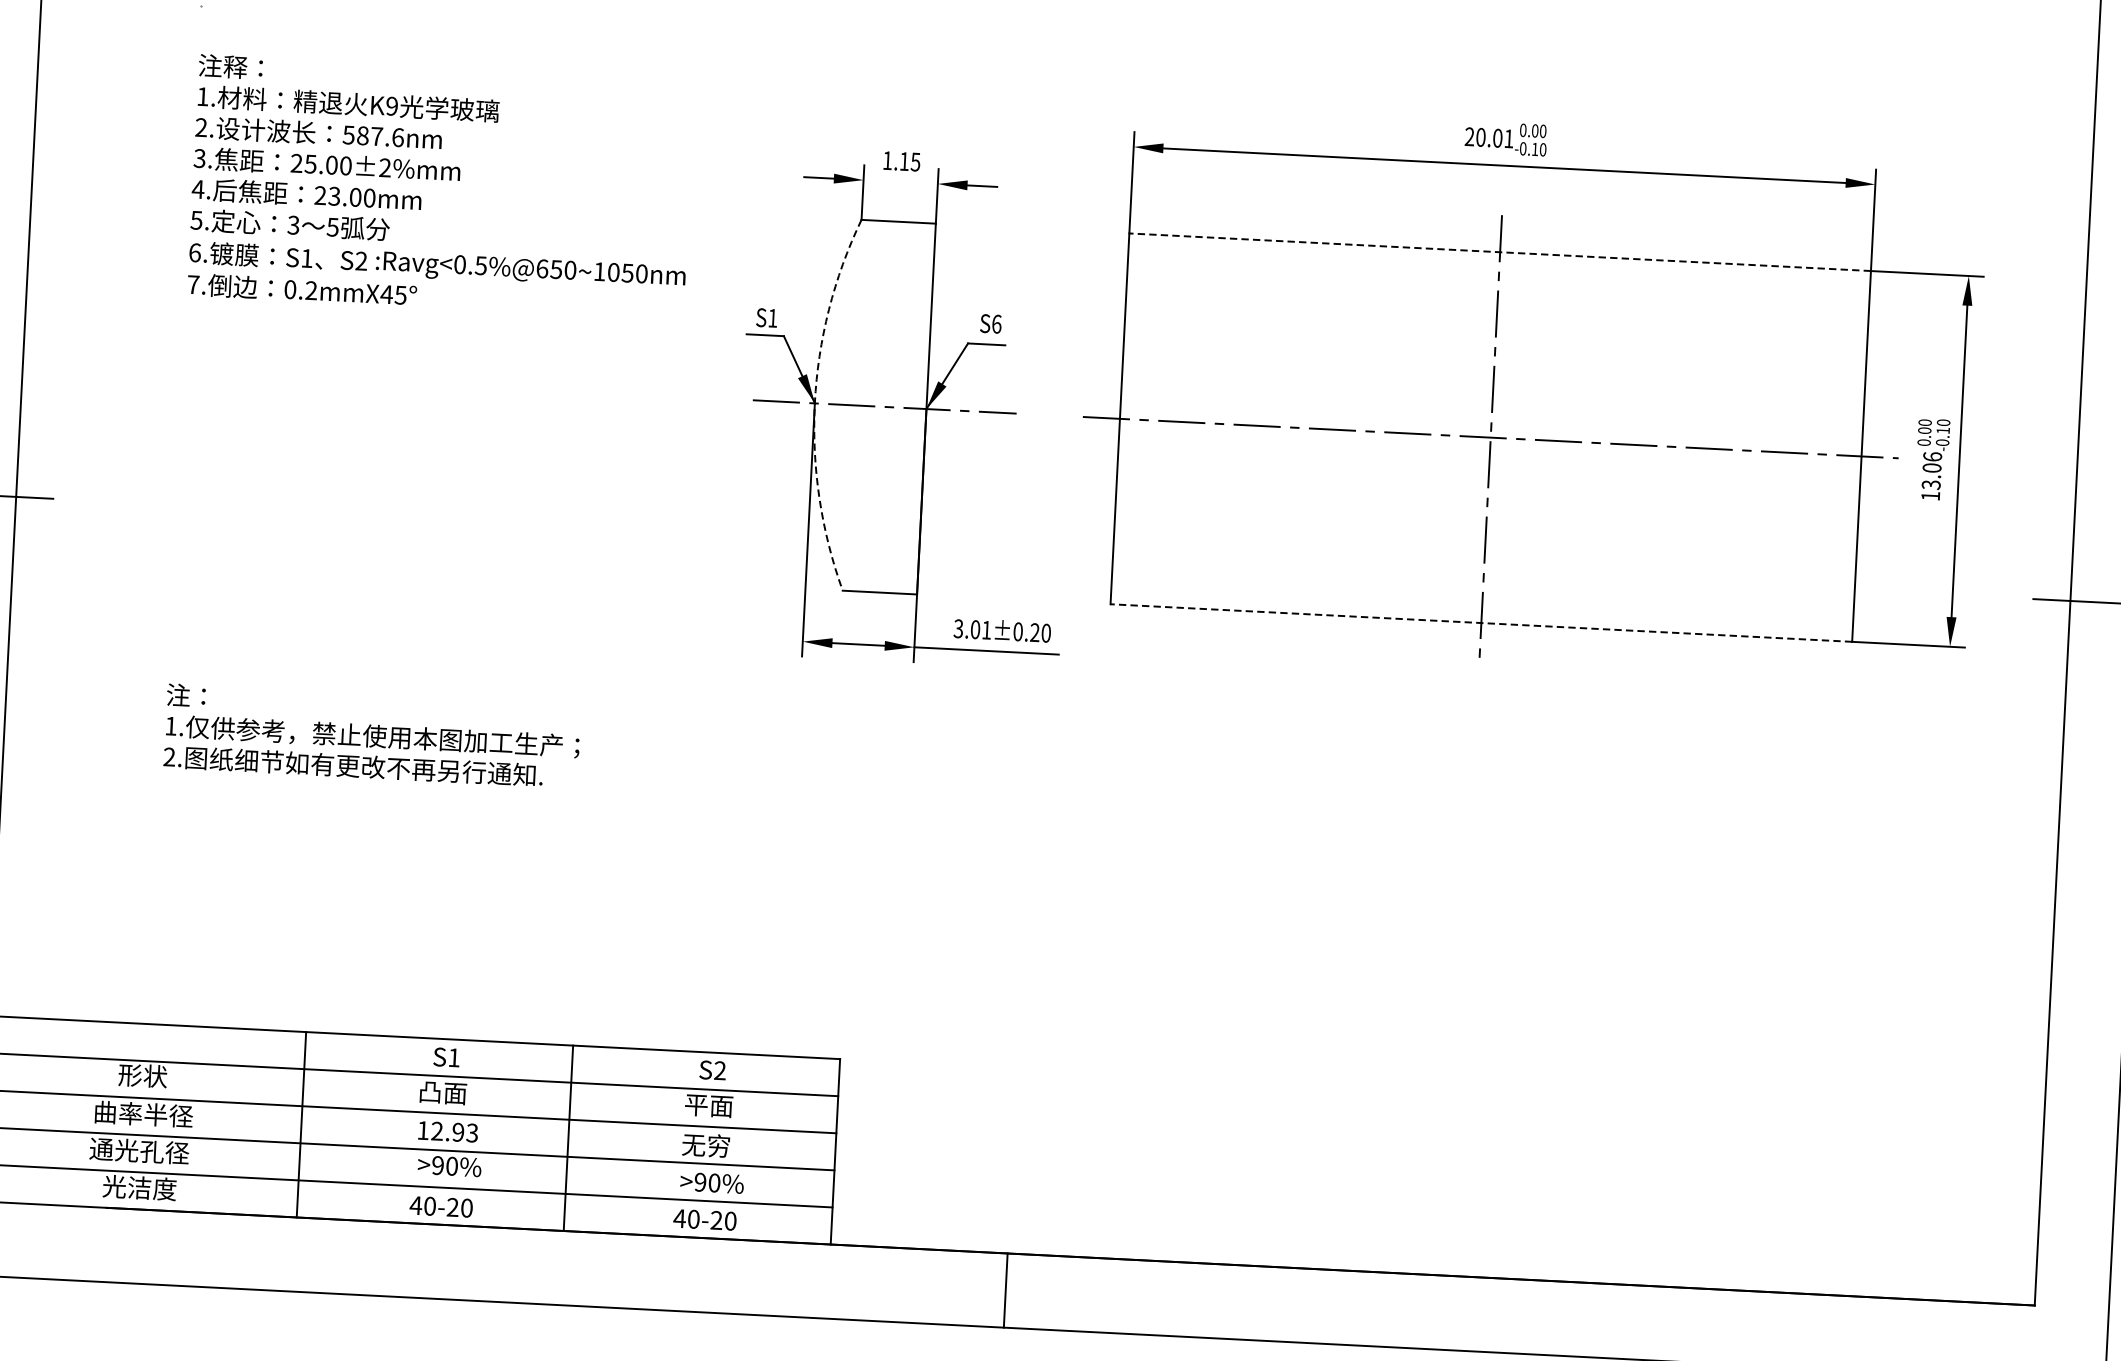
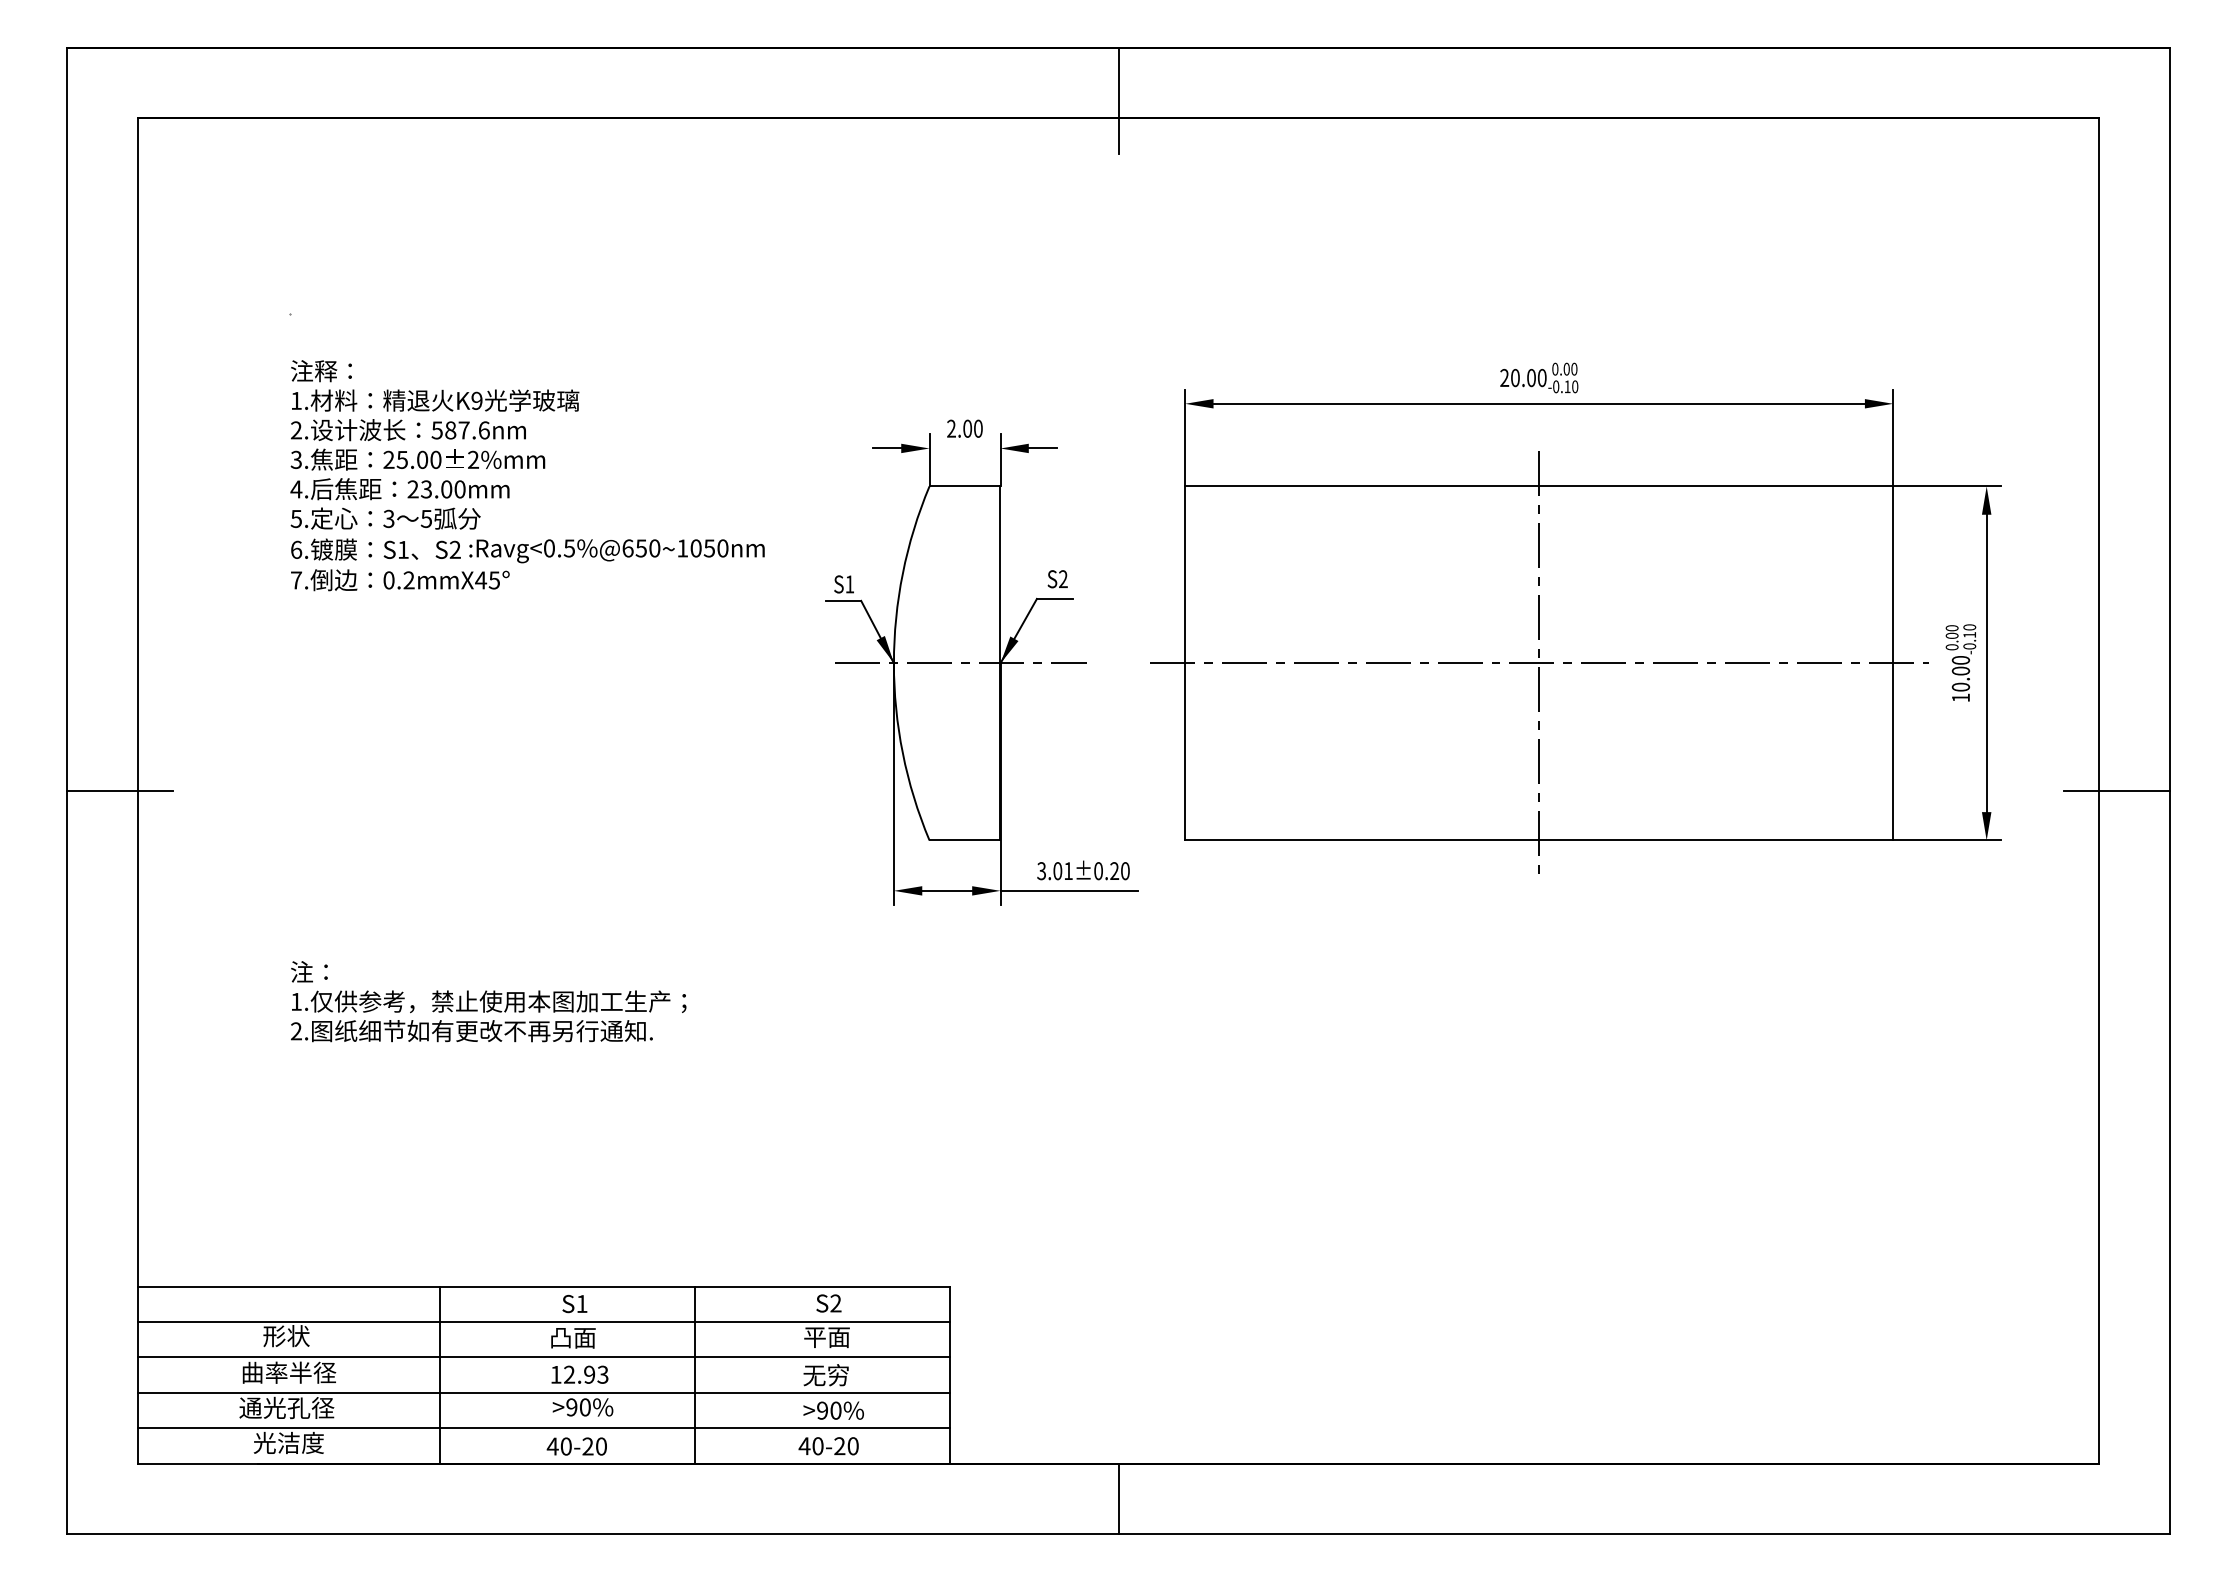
text: (1509, 138) -> (1542, 377), 20.01 -> 20.00
text: (901, 161) -> (964, 428), 1.15 -> 2.00
line: (1499, 252) -> (1538, 486), dashed -> solid
text: (996, 324) -> (1063, 579), S6 -> S2
arc: (814, 403) -> (893, 663), dashed -> solid
text: (1931, 470) -> (1960, 673), 13.06 -> 10.00
line: (1480, 623) -> (1538, 840), dashed -> solid

